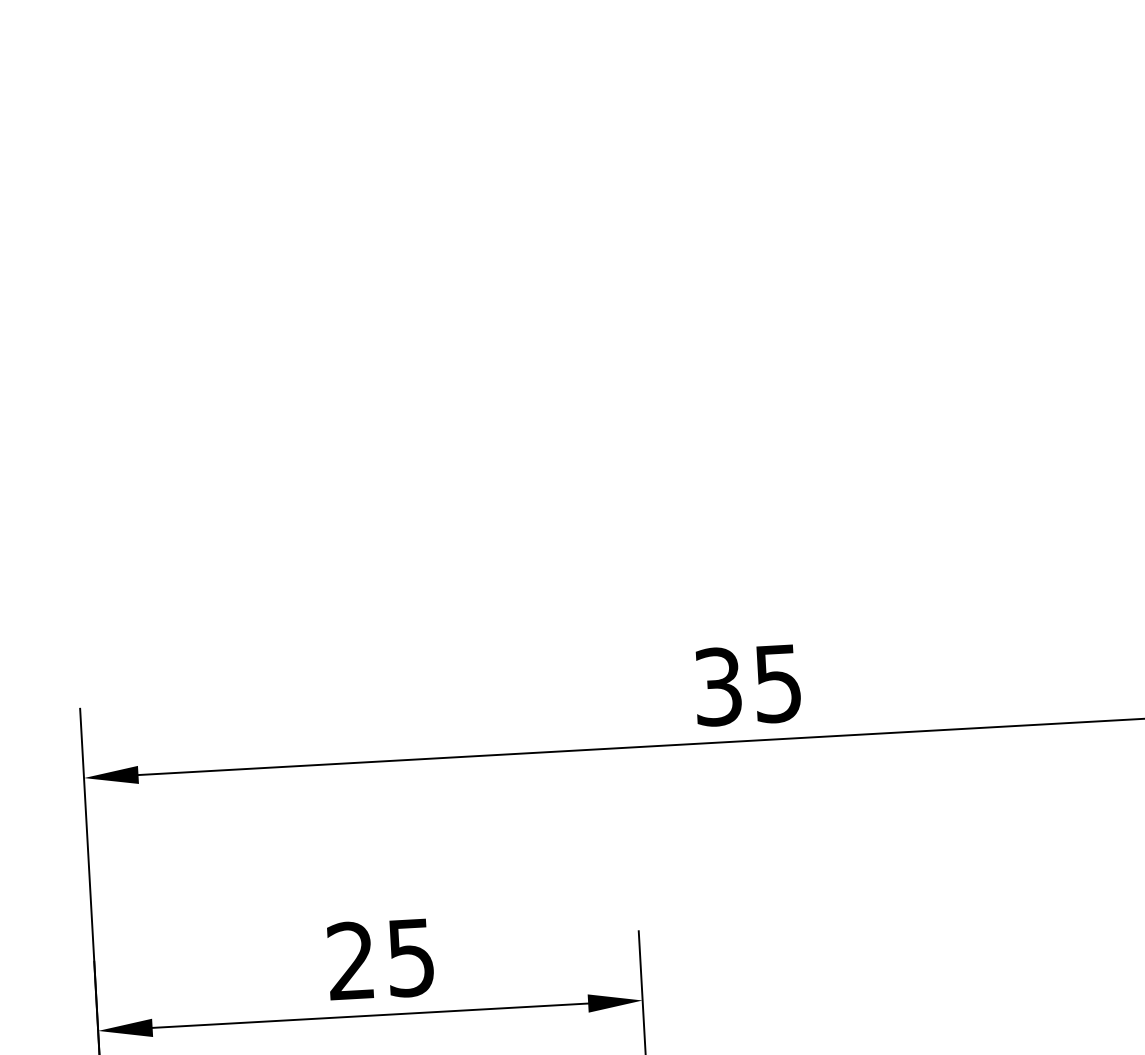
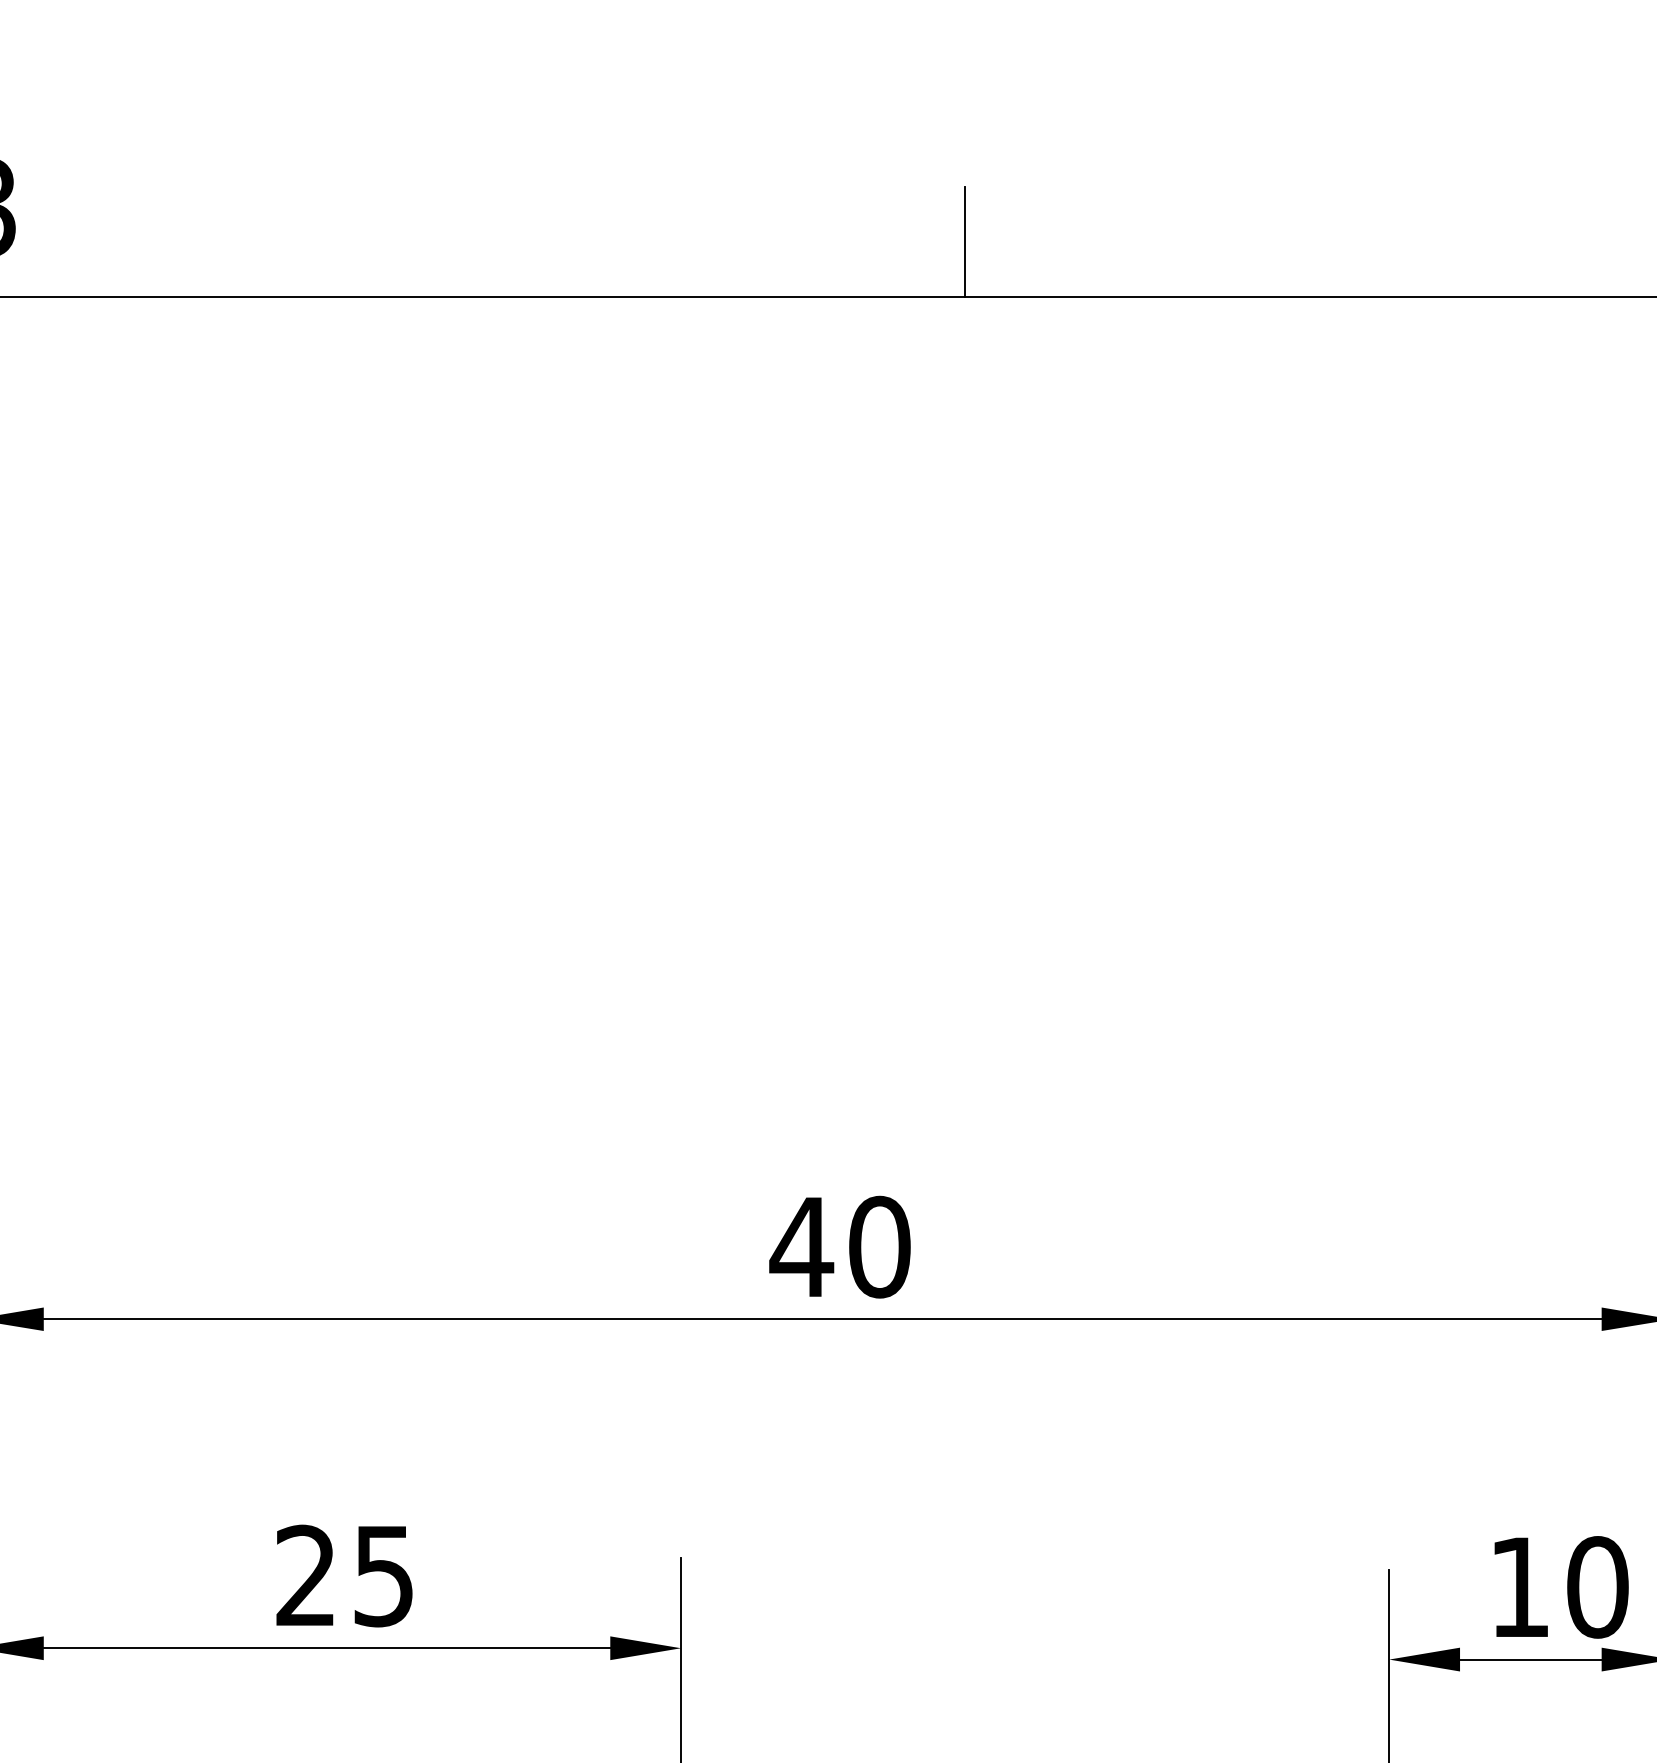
text: (747, 684) -> (839, 1246), 35 -> 40

